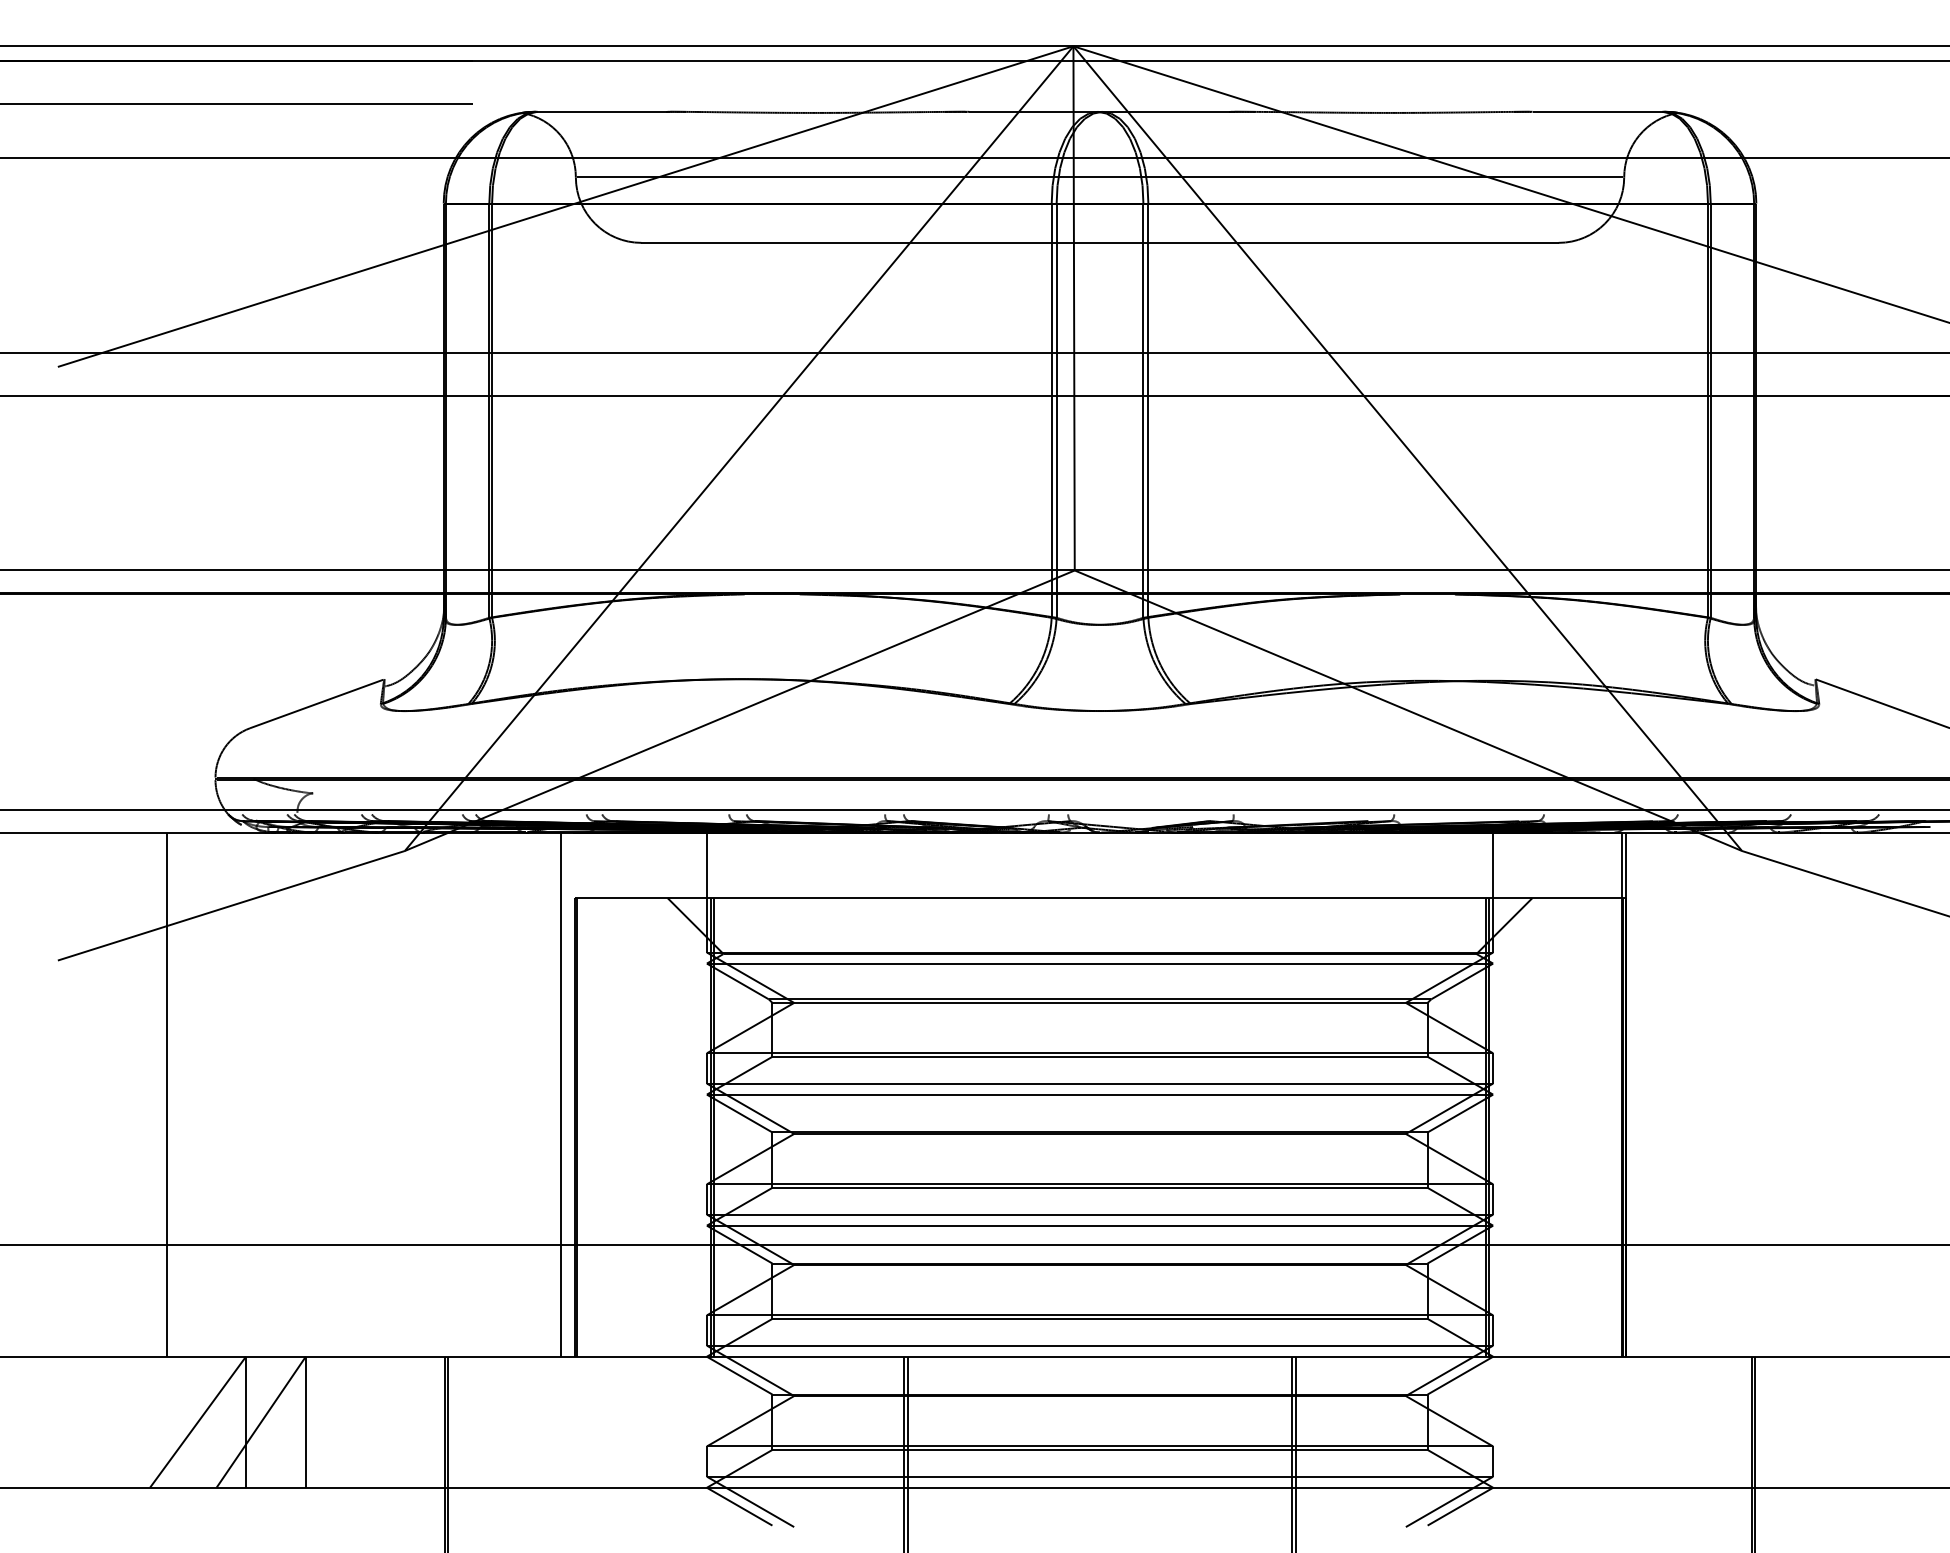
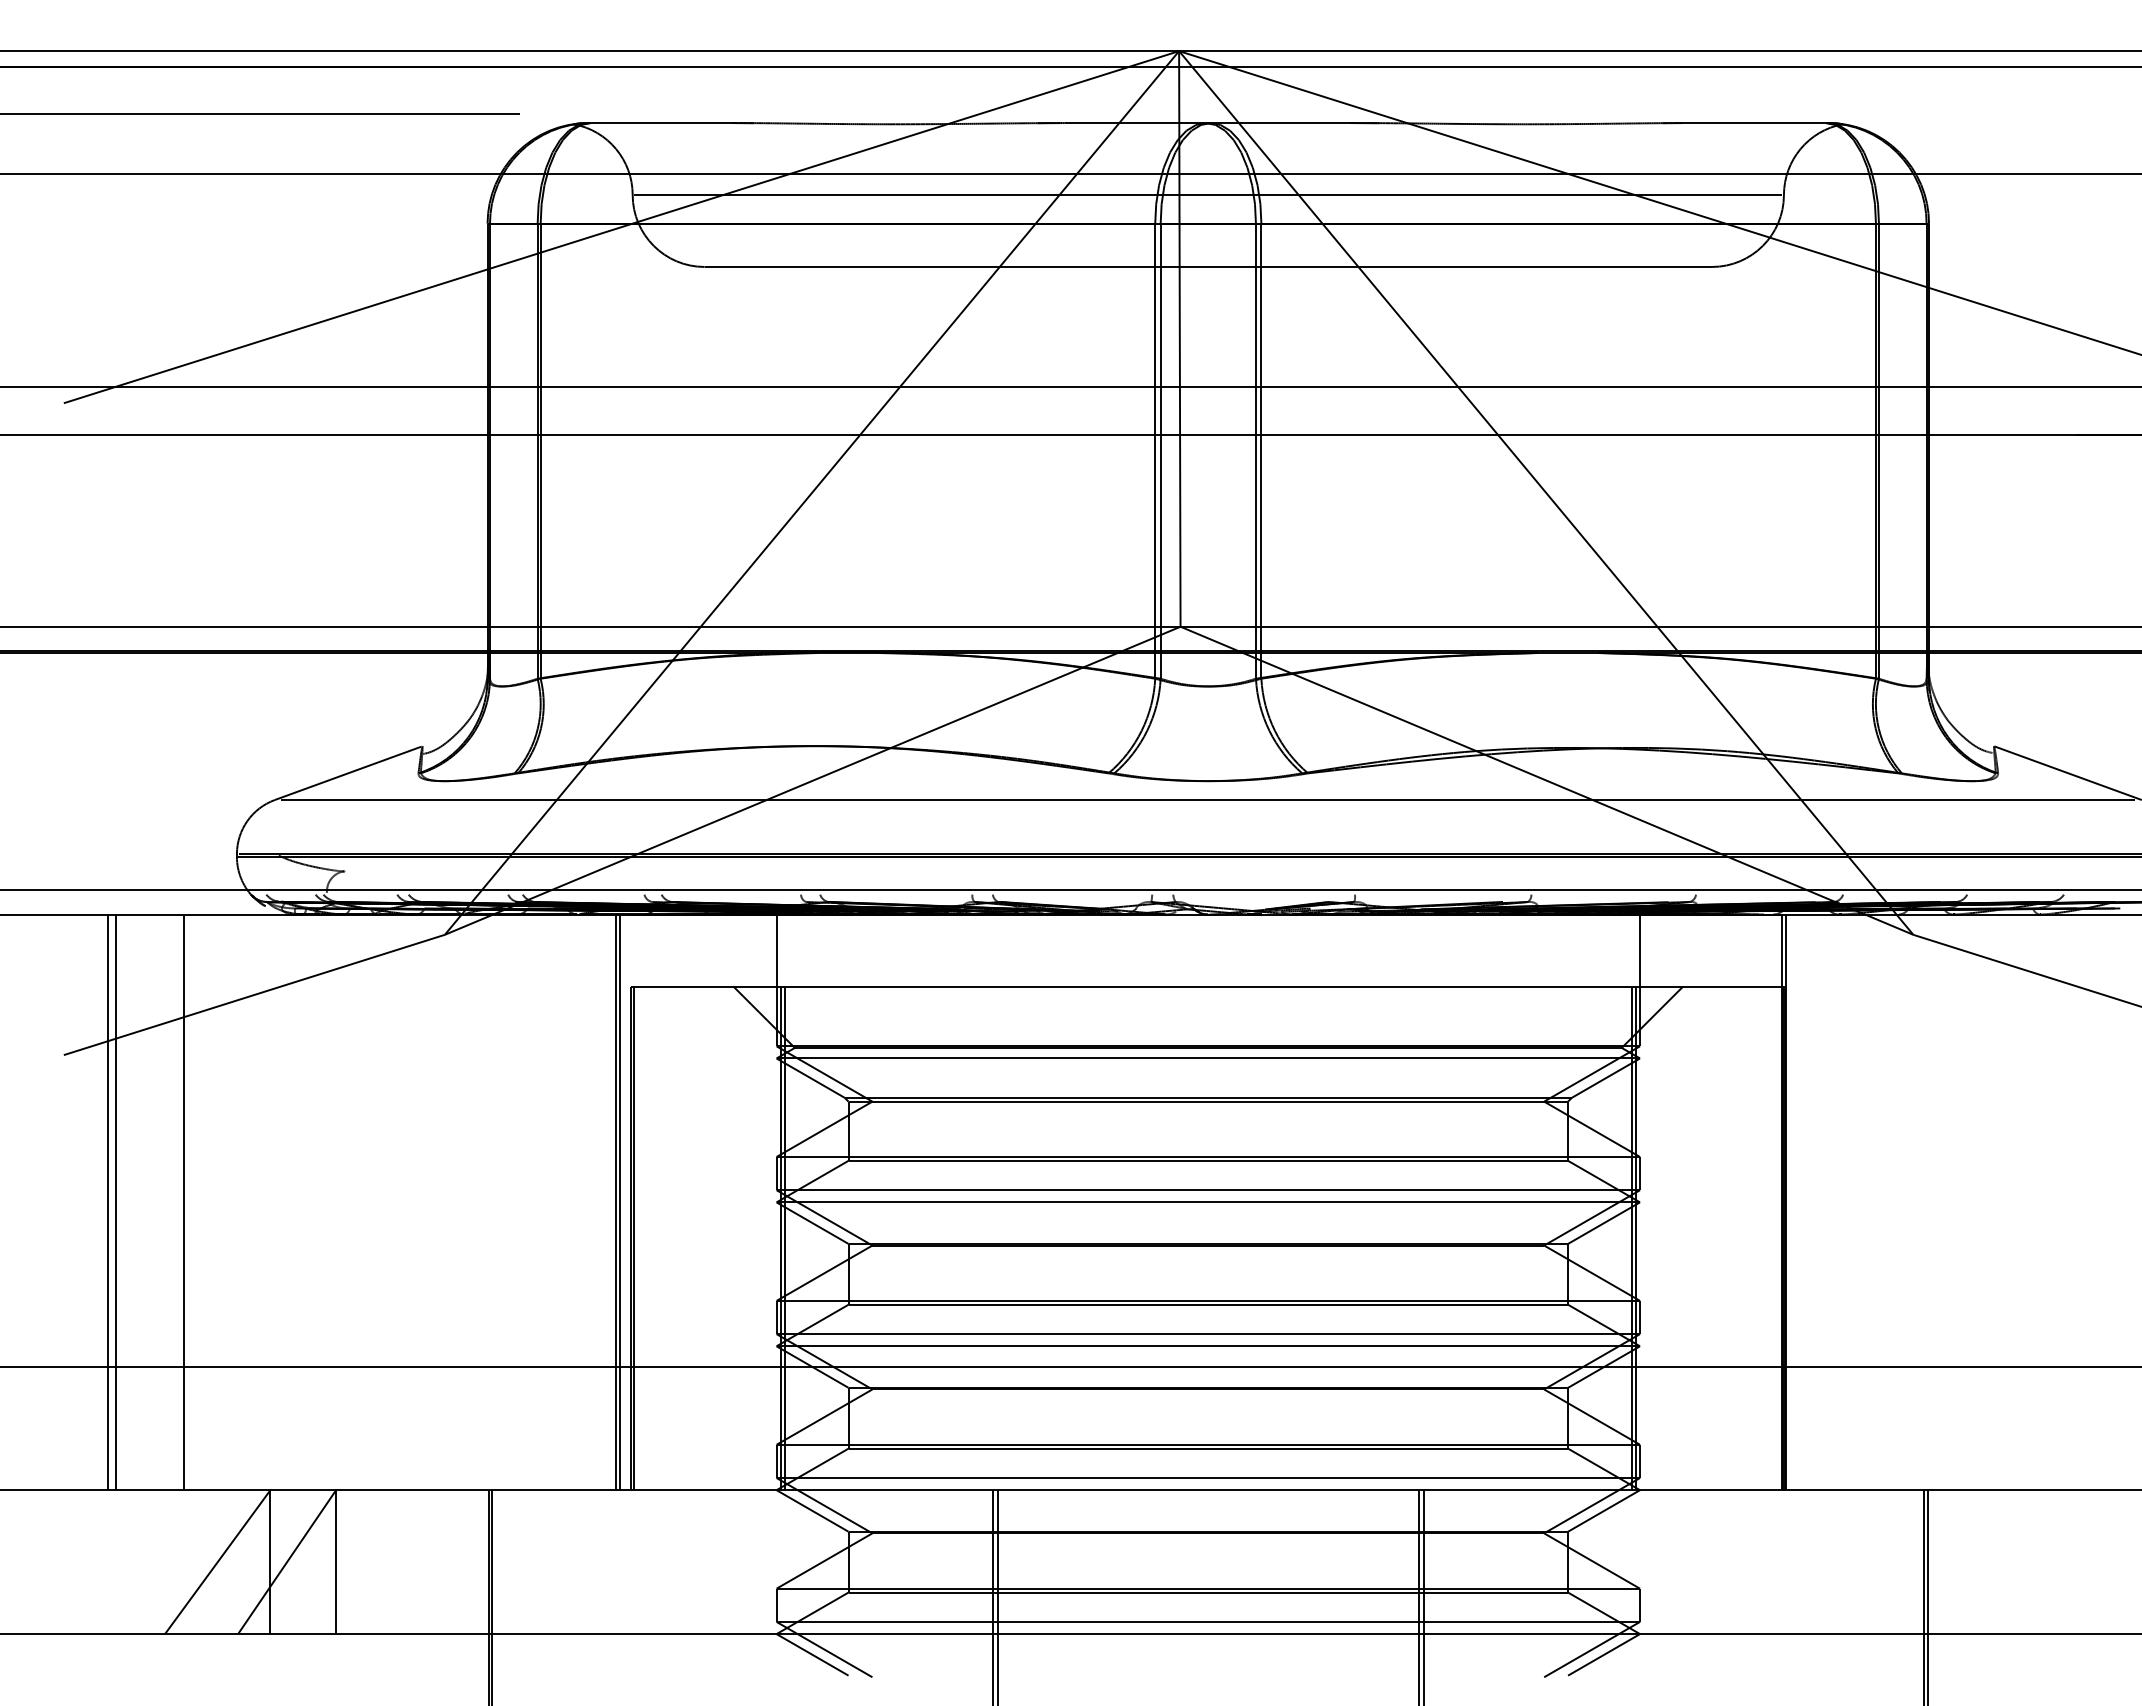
line: (1100, 728) -> (1208, 800), added
line: (97, 1094) -> (107, 1202), added
line: (104, 1094) -> (115, 1202), added
line: (564, 1094) -> (620, 1202), added

